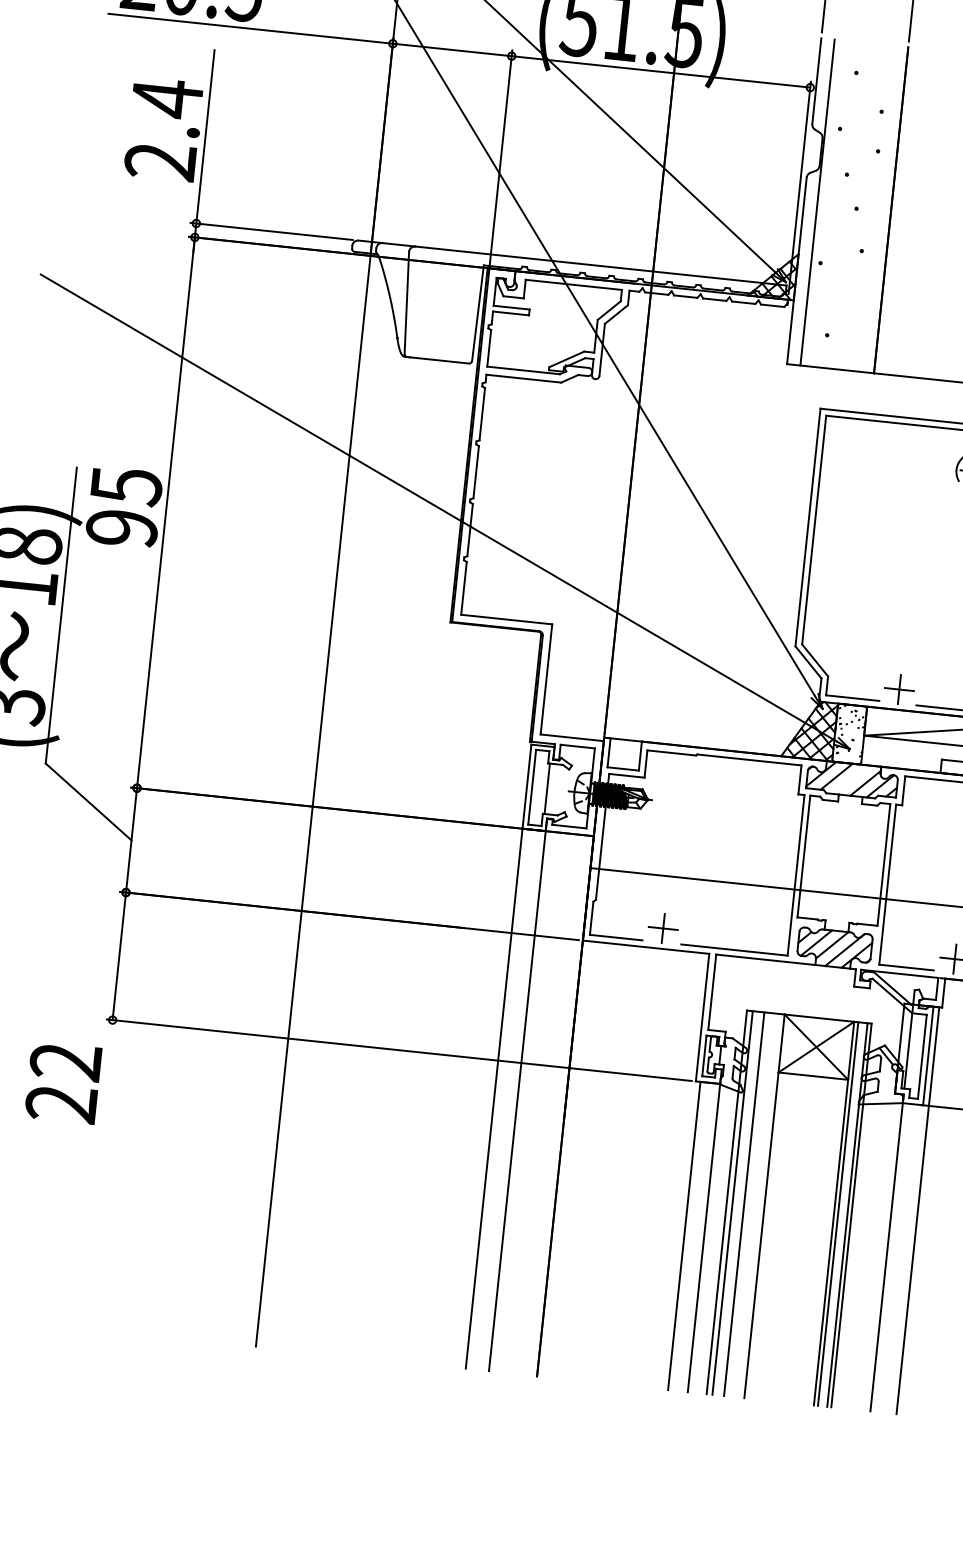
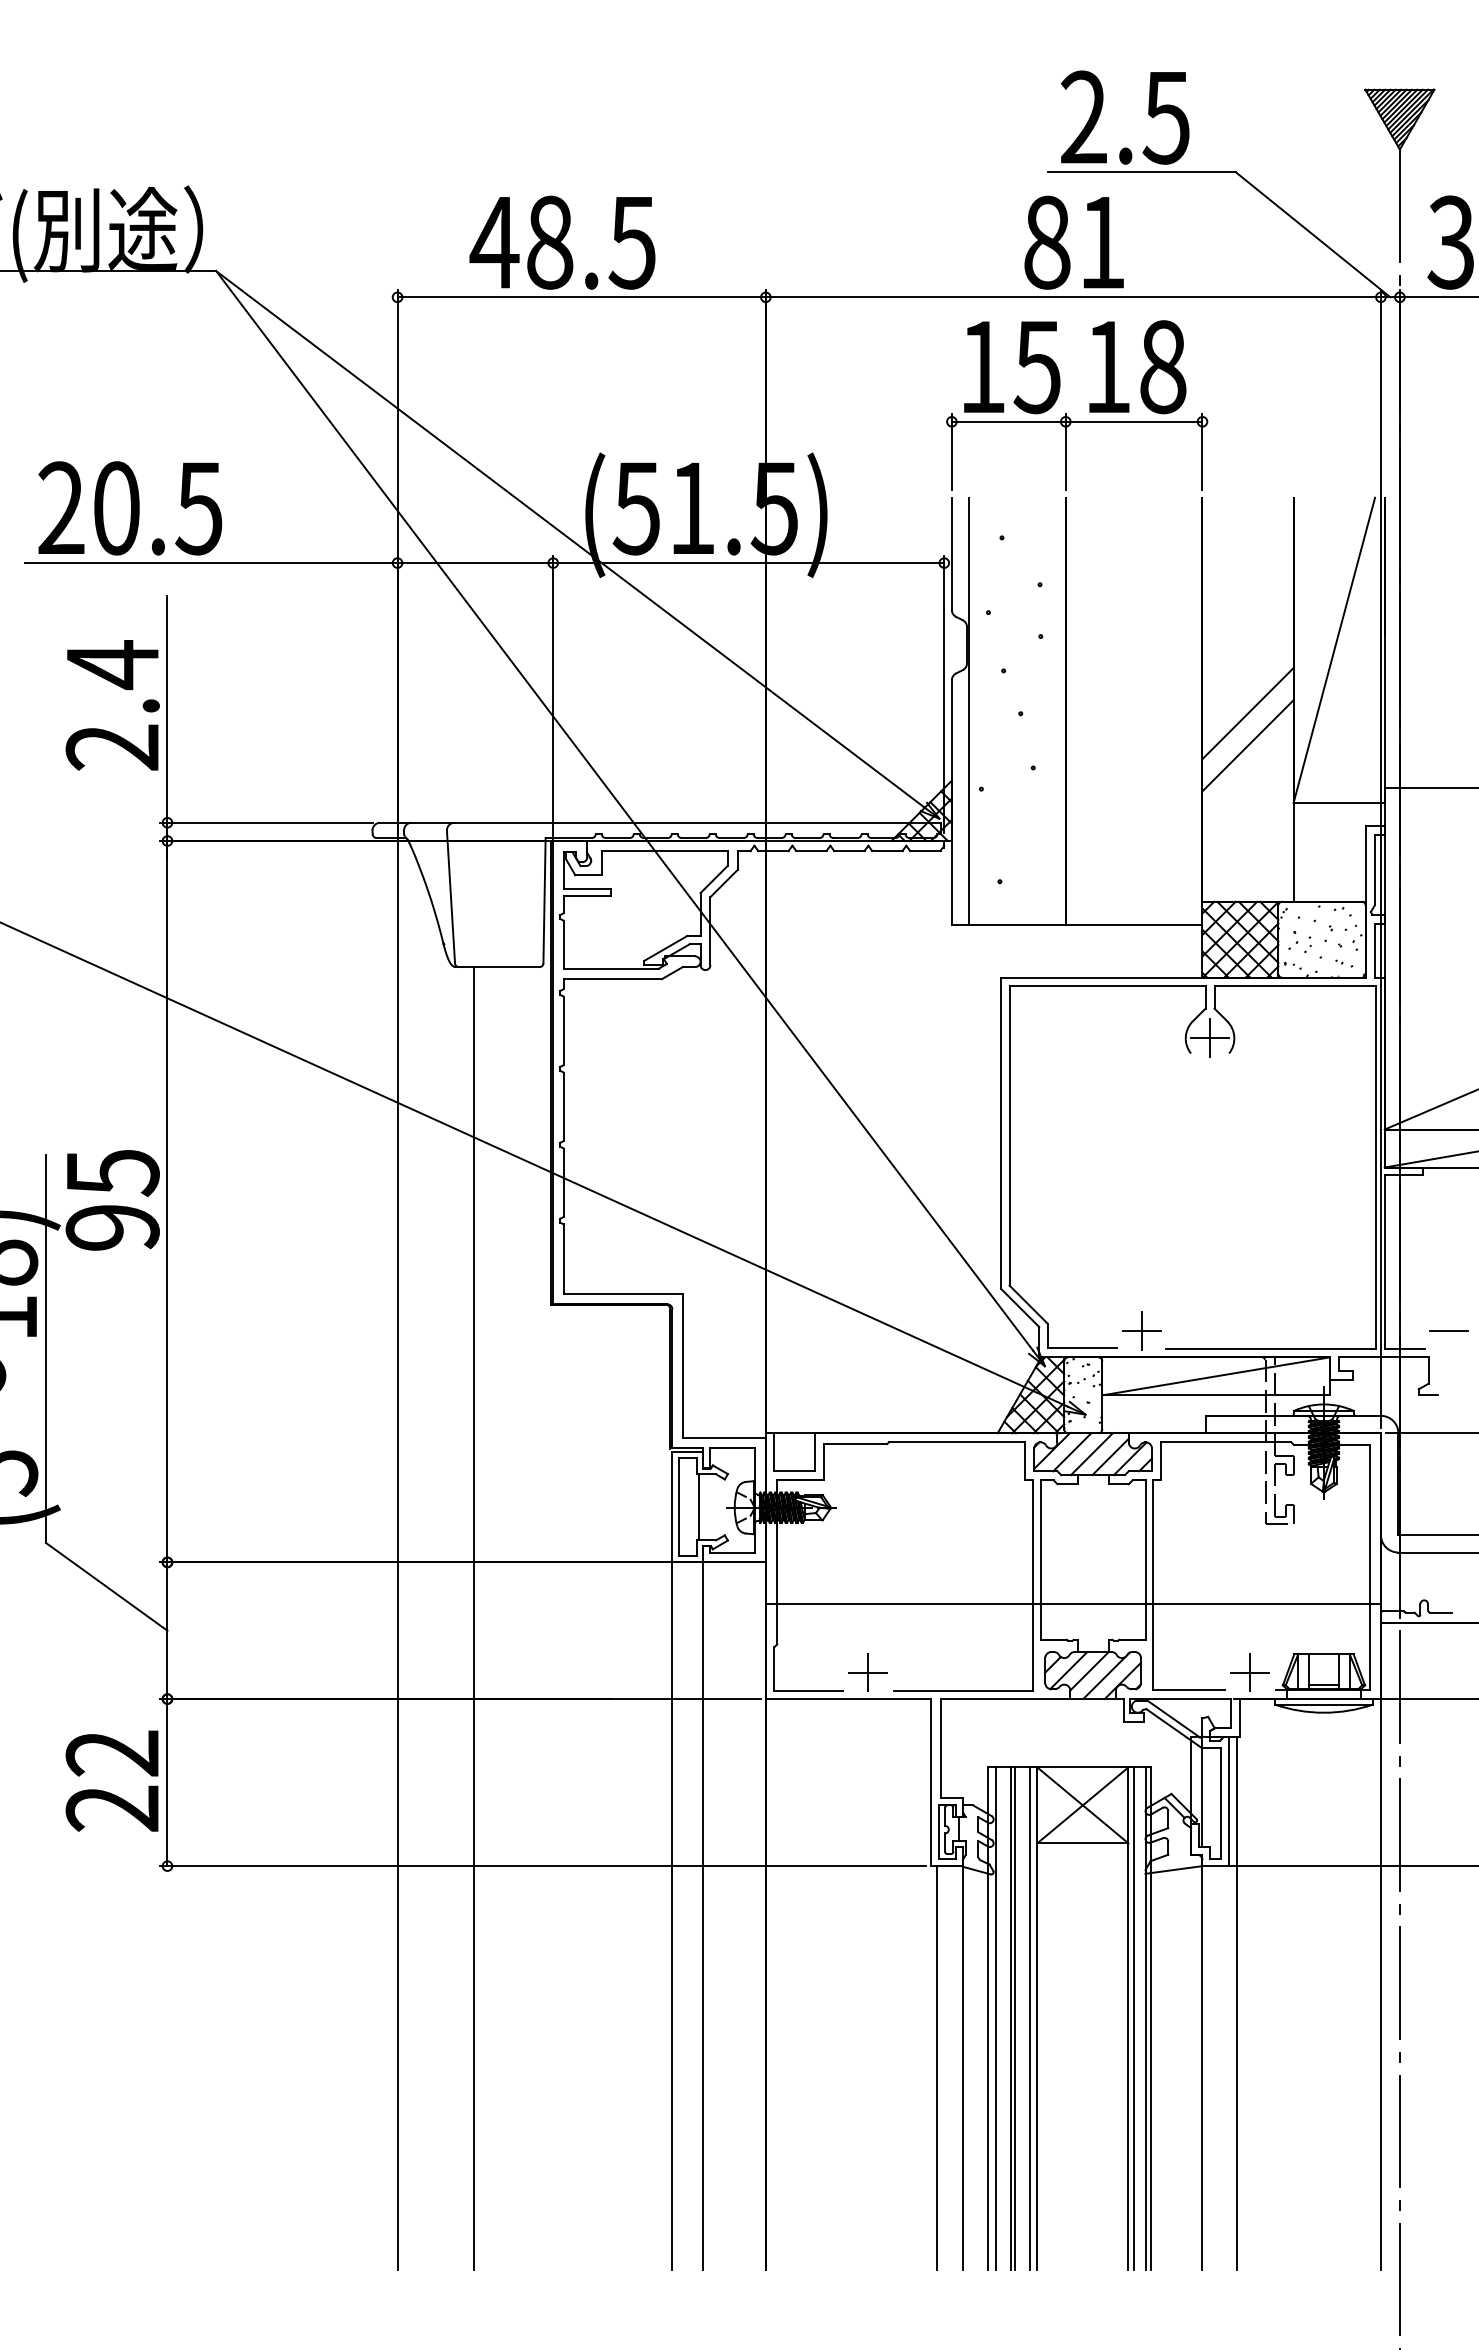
line: (851, 779) -> (1091, 1454), added
line: (366, 855) -> (473, 1618), added
text: (62, 1082) -> (111, 1780), moved
line: (747, 1204) -> (1014, 2018), added
line: (758, 1205) -> (1029, 2018), added

